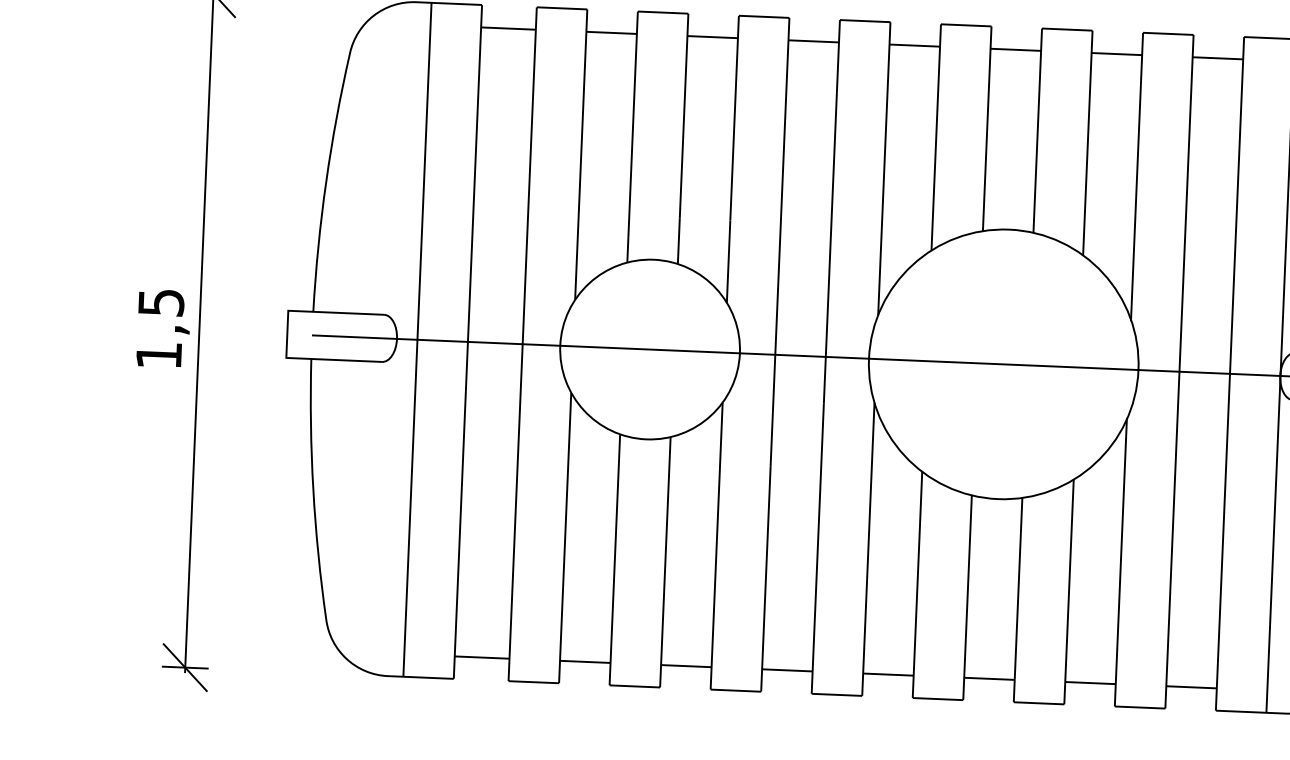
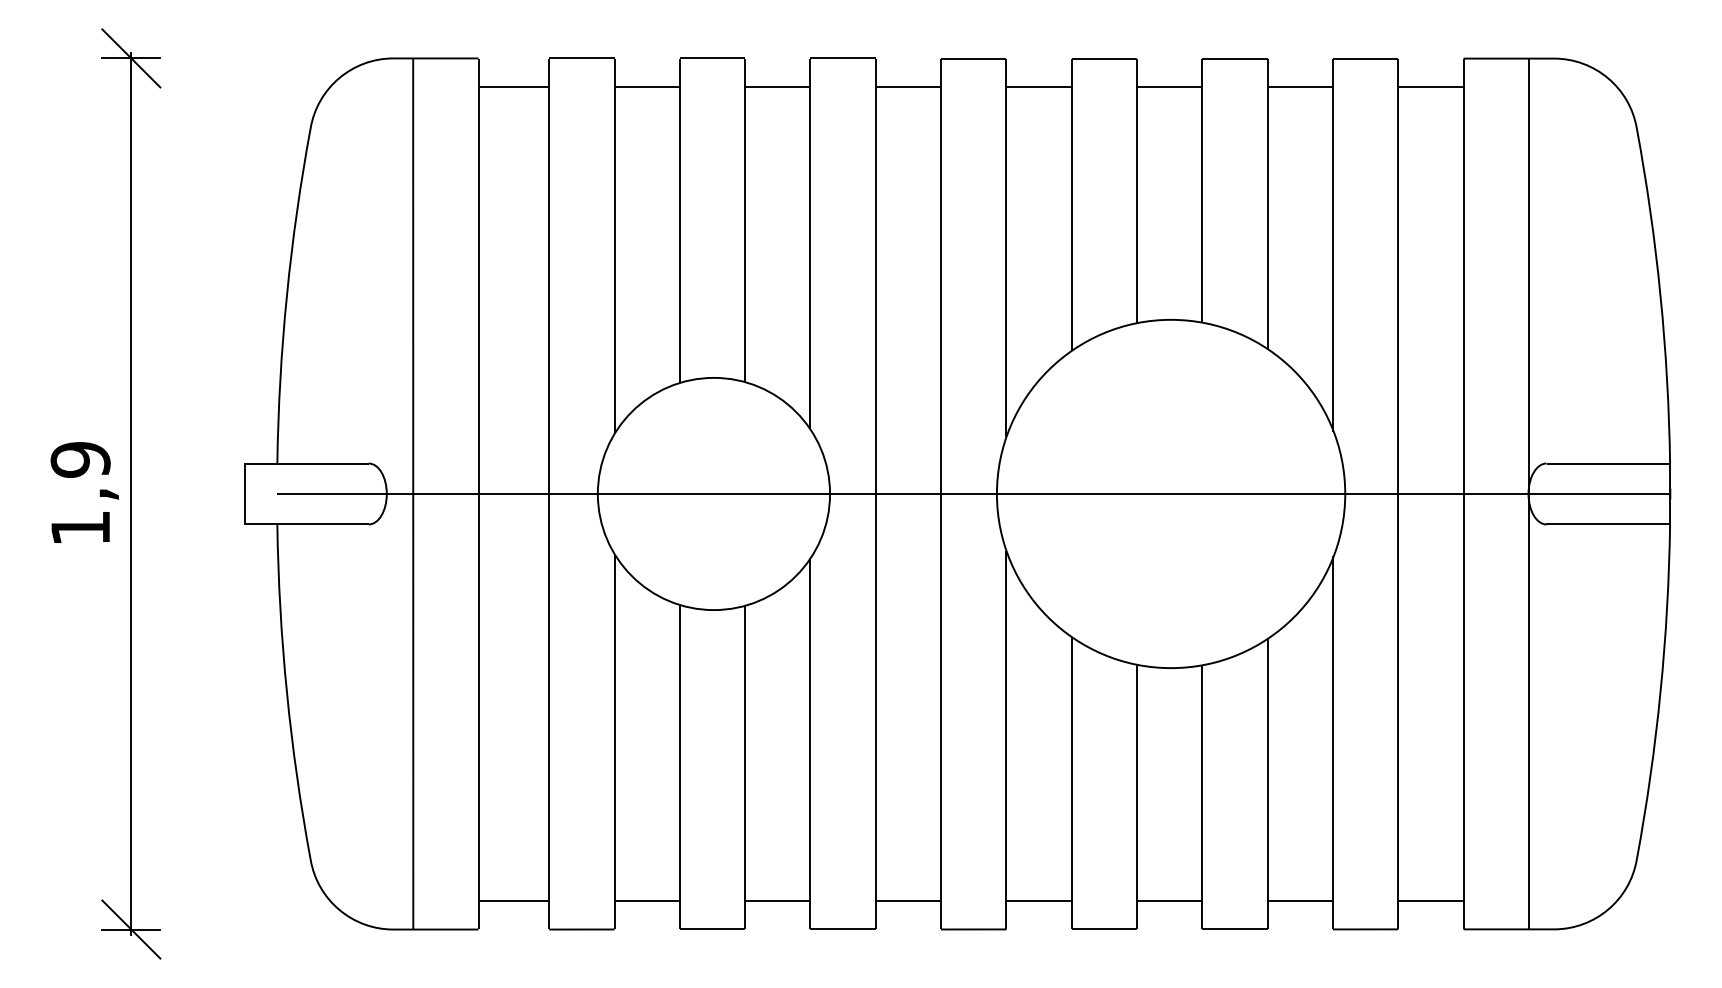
text: (161, 302) -> (80, 459), 1,5 -> 1,9

